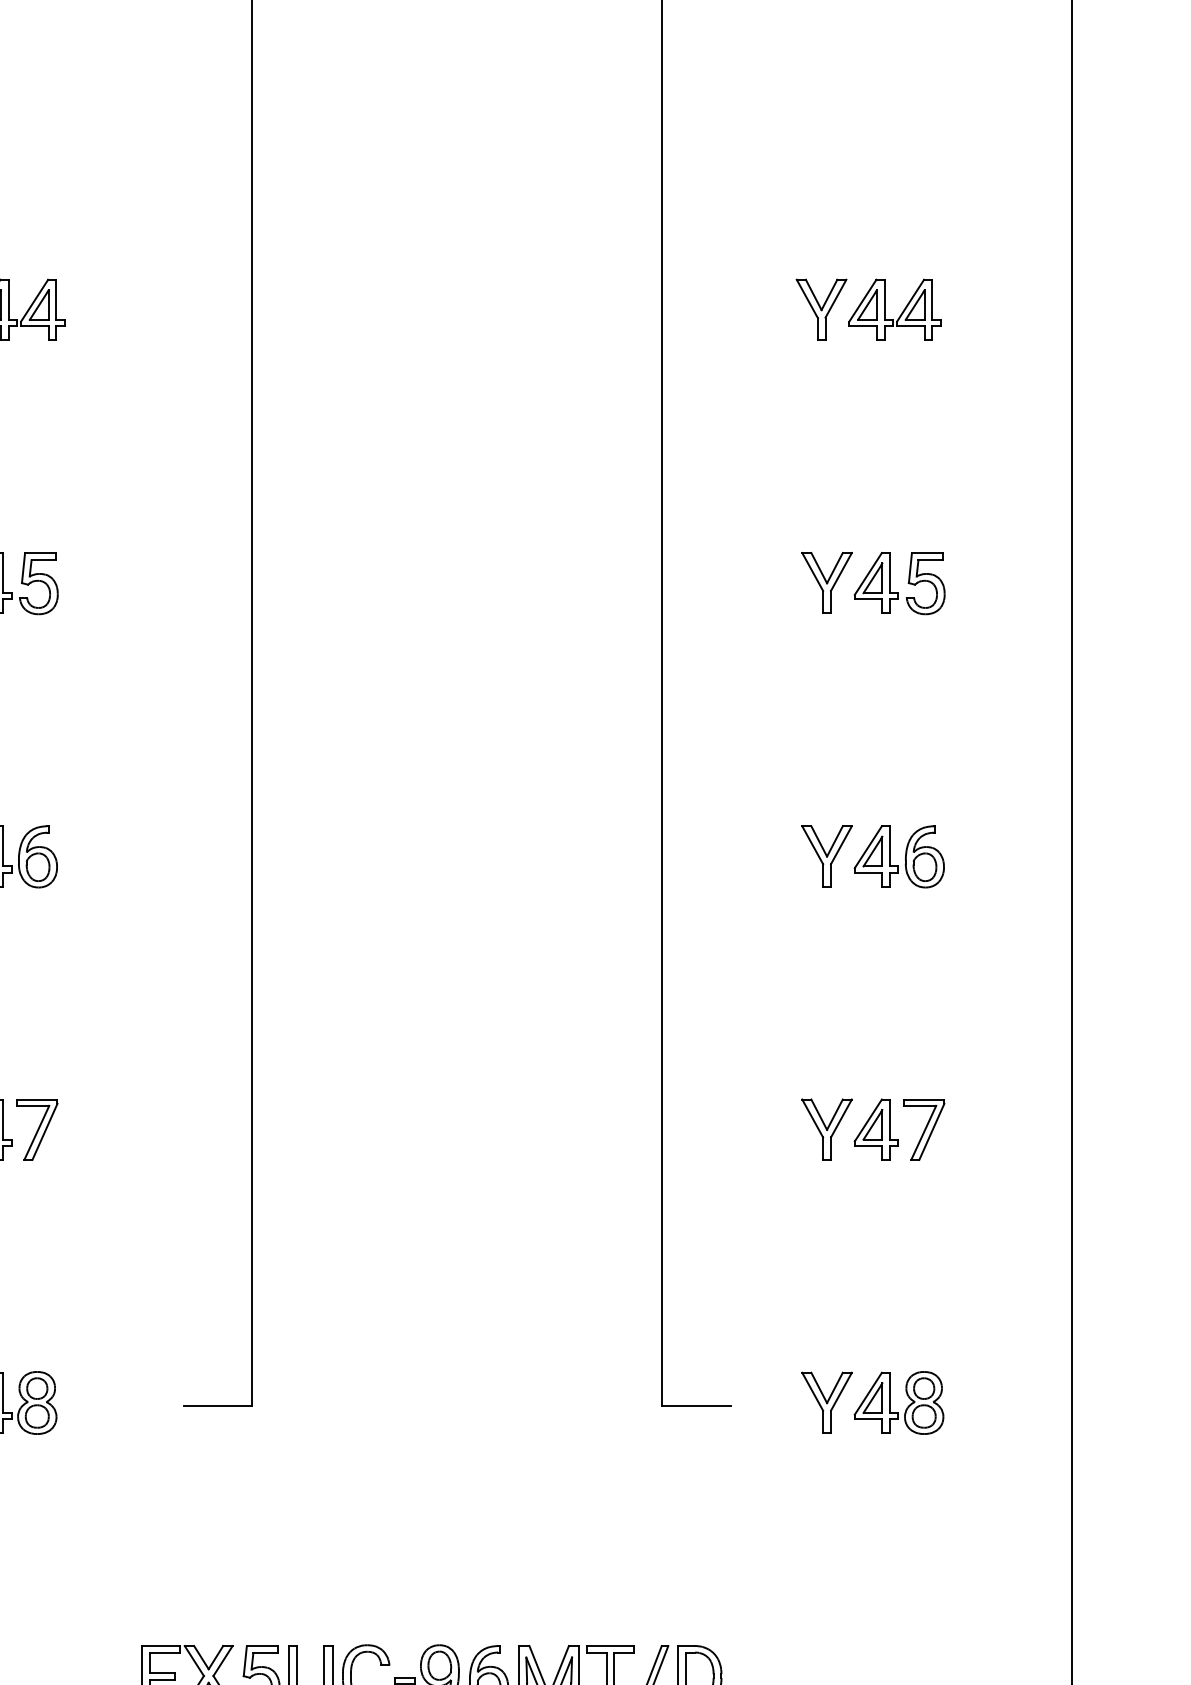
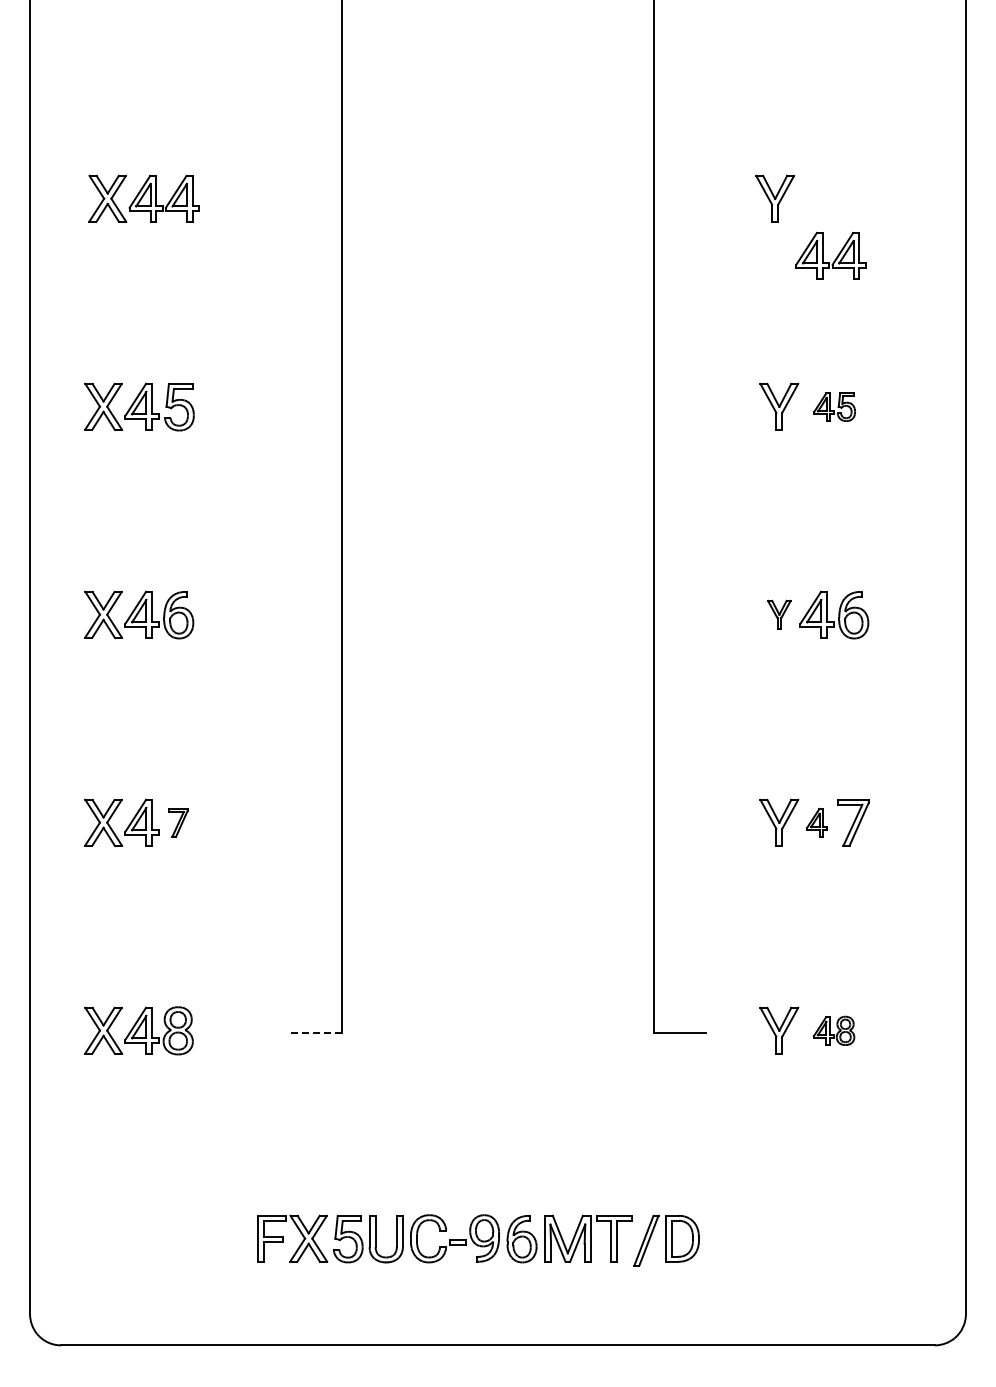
part: (894, 309) -> (830, 255), moved
part: (899, 582) -> (834, 406), size x0.6
part: (827, 855) -> (779, 614), size x0.6
part: (37, 1129) -> (178, 822), size x0.6
part: (875, 1129) -> (816, 822), size x0.6
part: (898, 1402) -> (833, 1030), size x0.6
line: (218, 1406) -> (316, 1033), solid -> dashed

